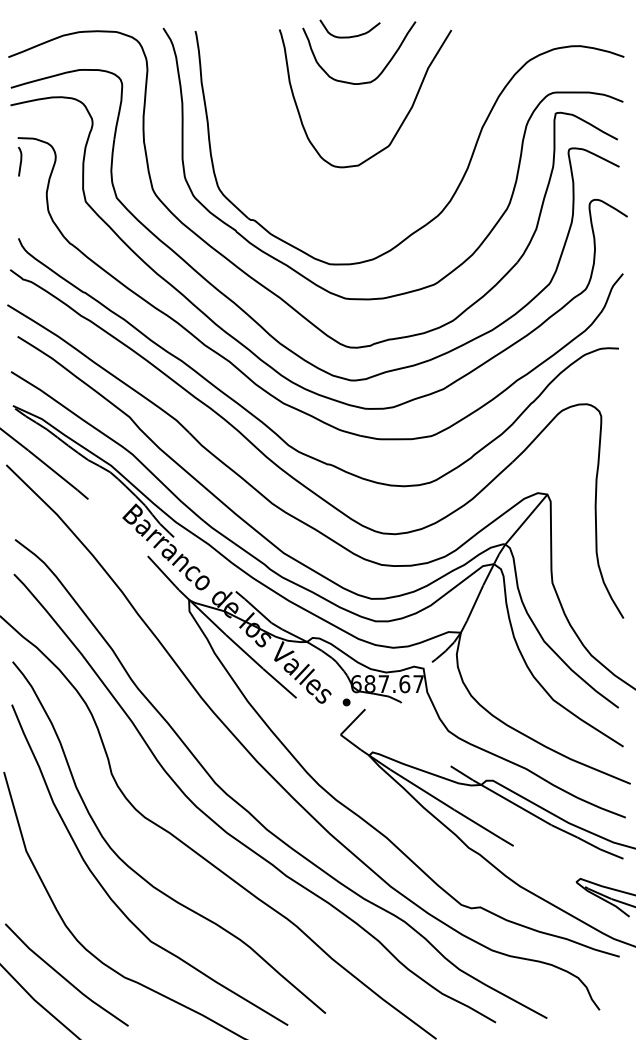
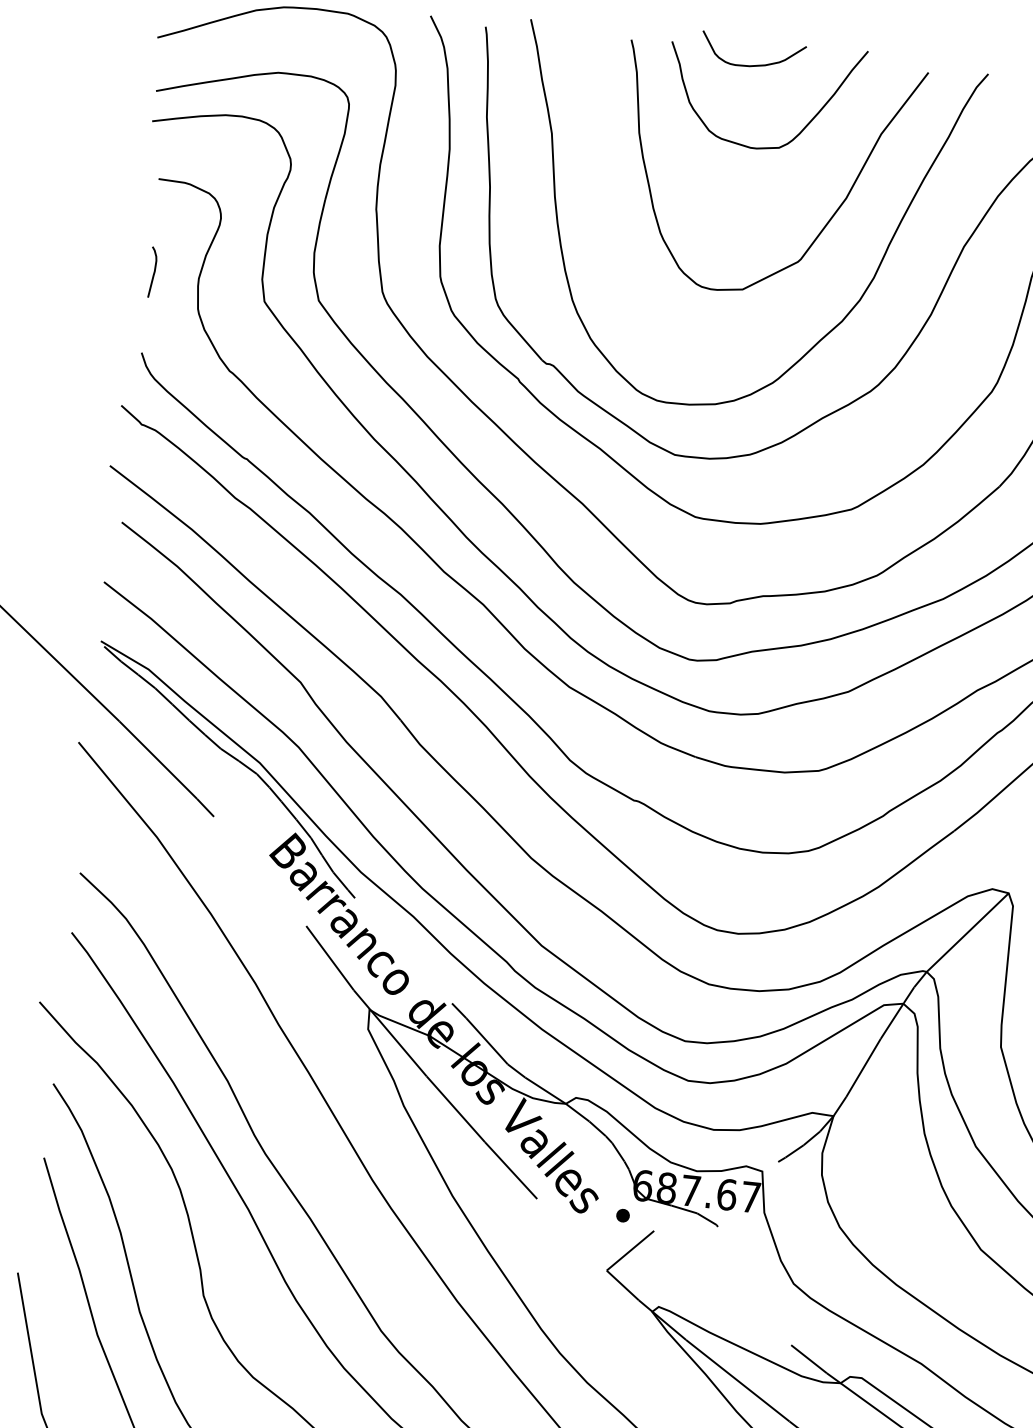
curve: (20, 161) -> (153, 271), moved
curve: (418, 173) -> (845, 314), added

